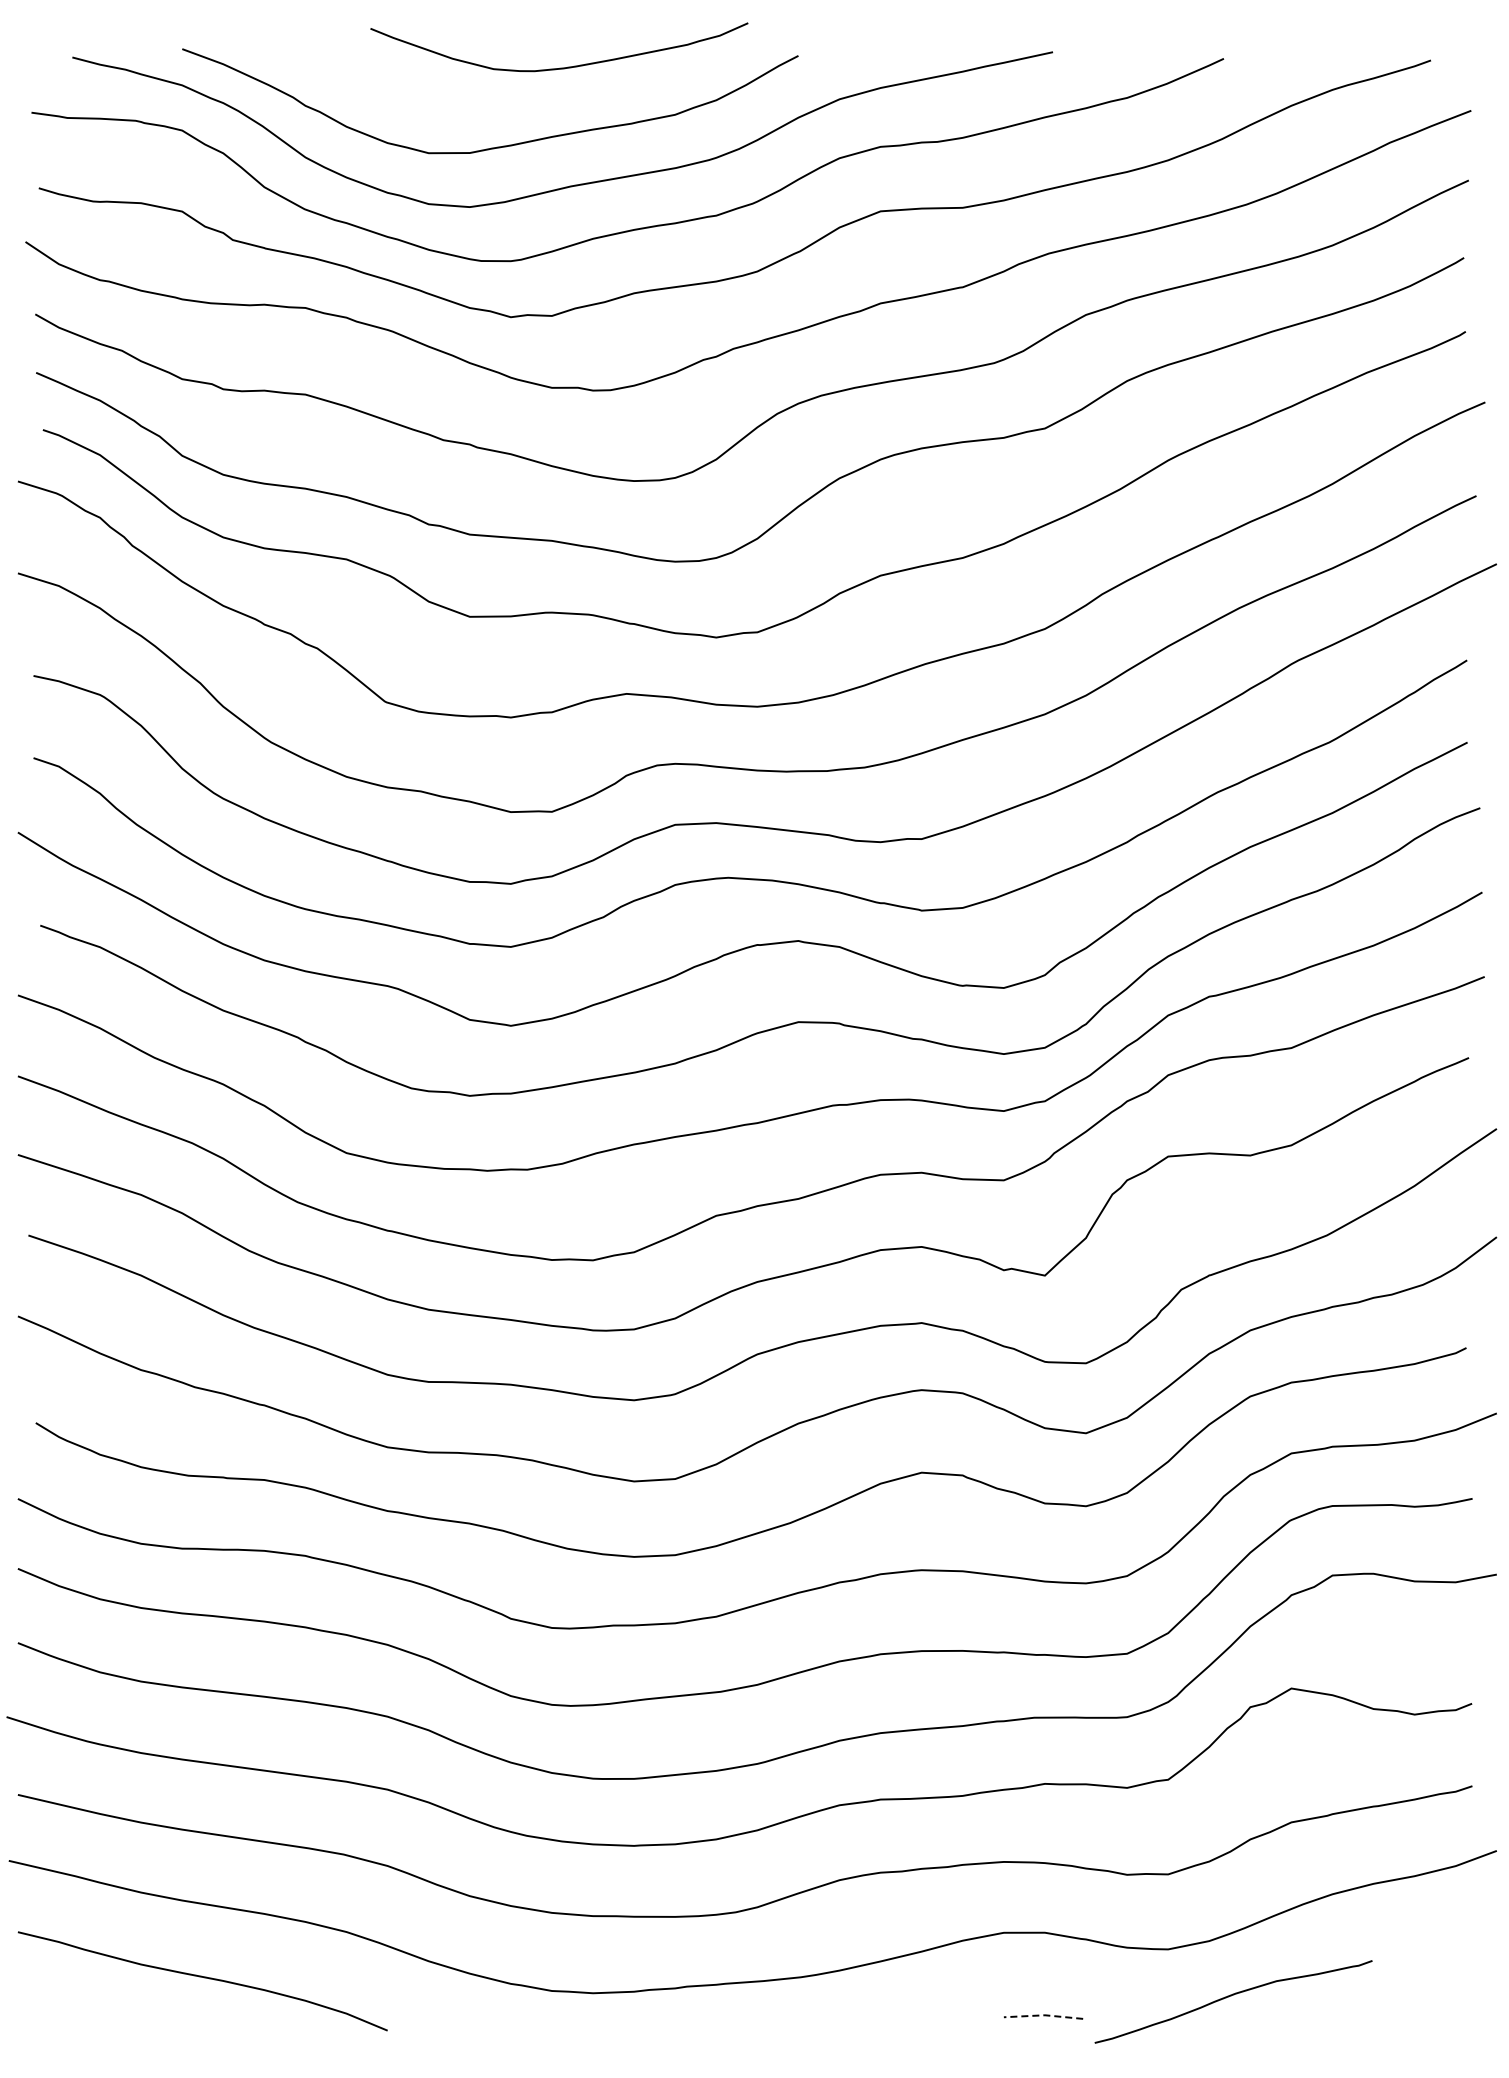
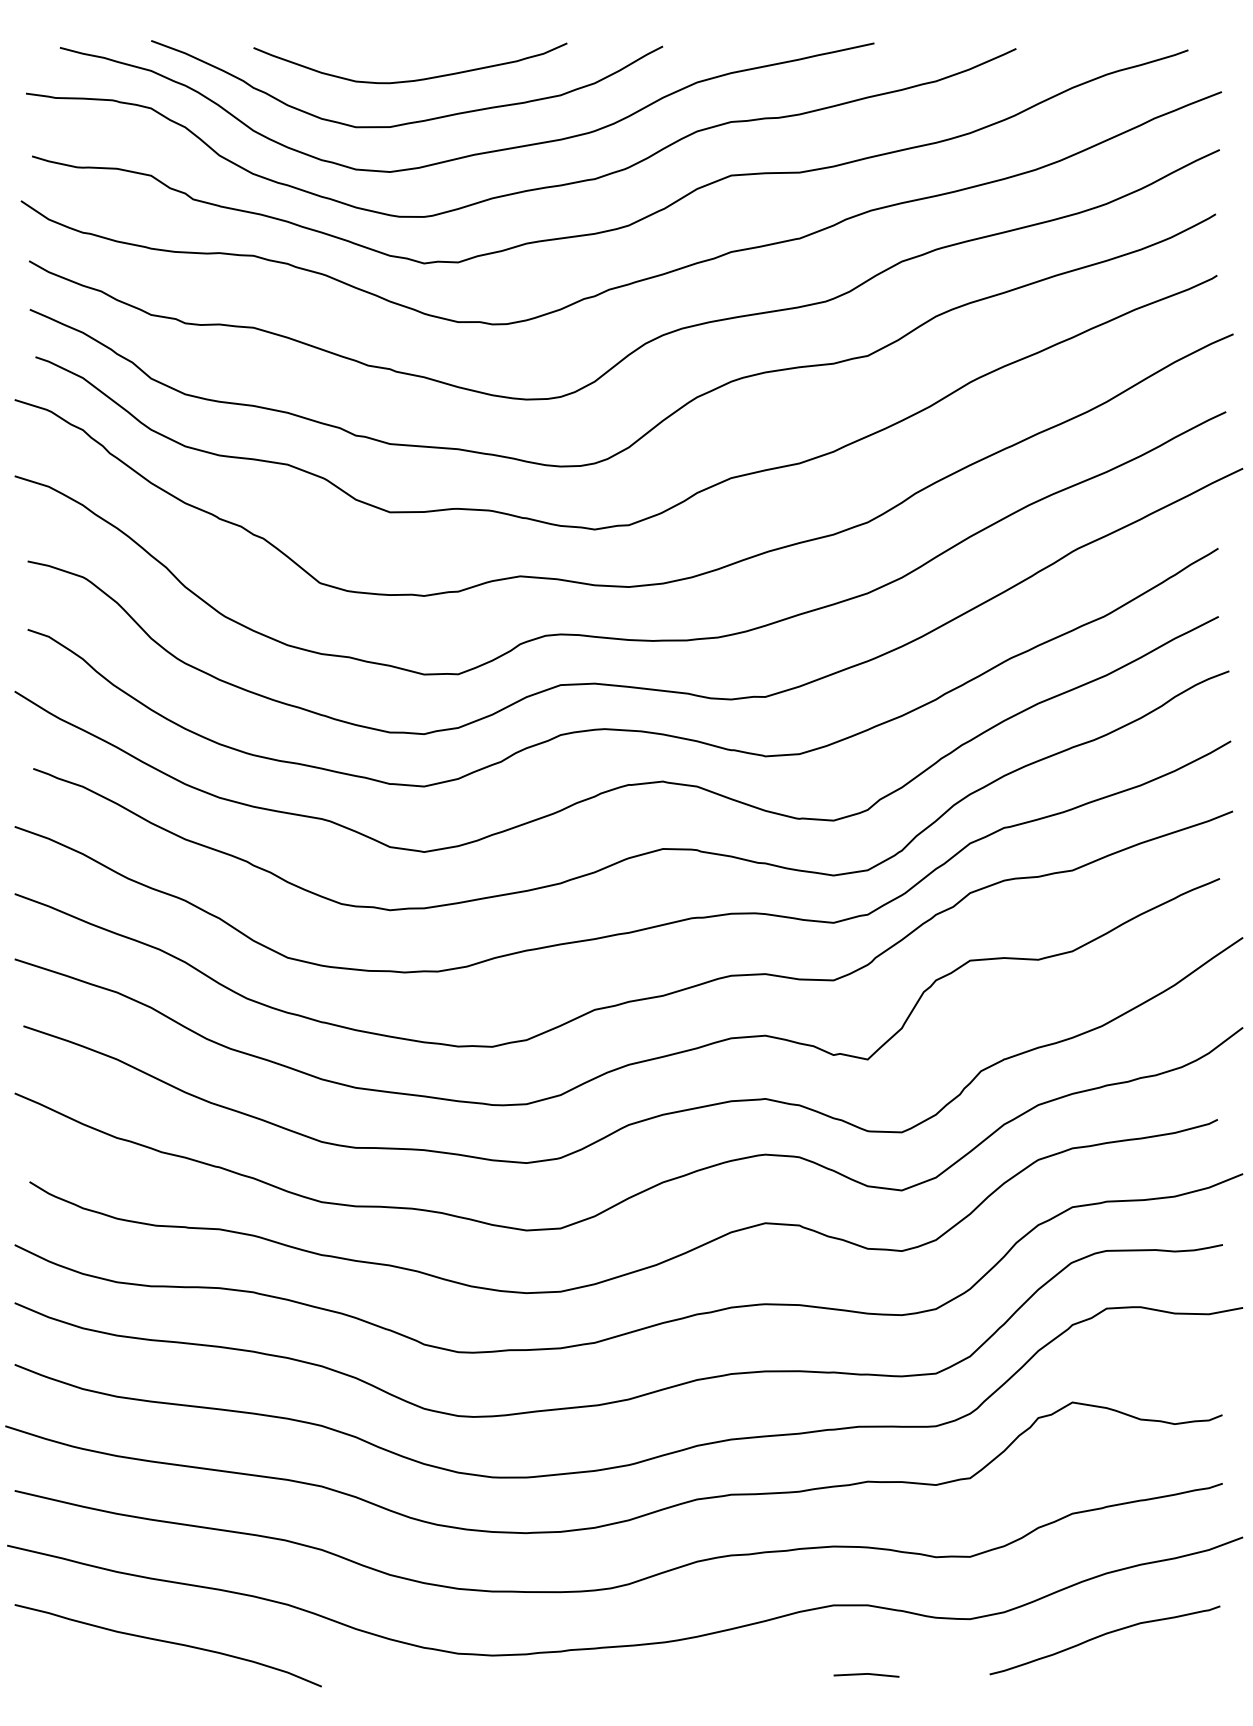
curve: (559, 67) -> (410, 80), moved
curve: (1231, 1996) -> (1103, 1635), moved
line: (1043, 2015) -> (866, 1674), dashed -> solid

